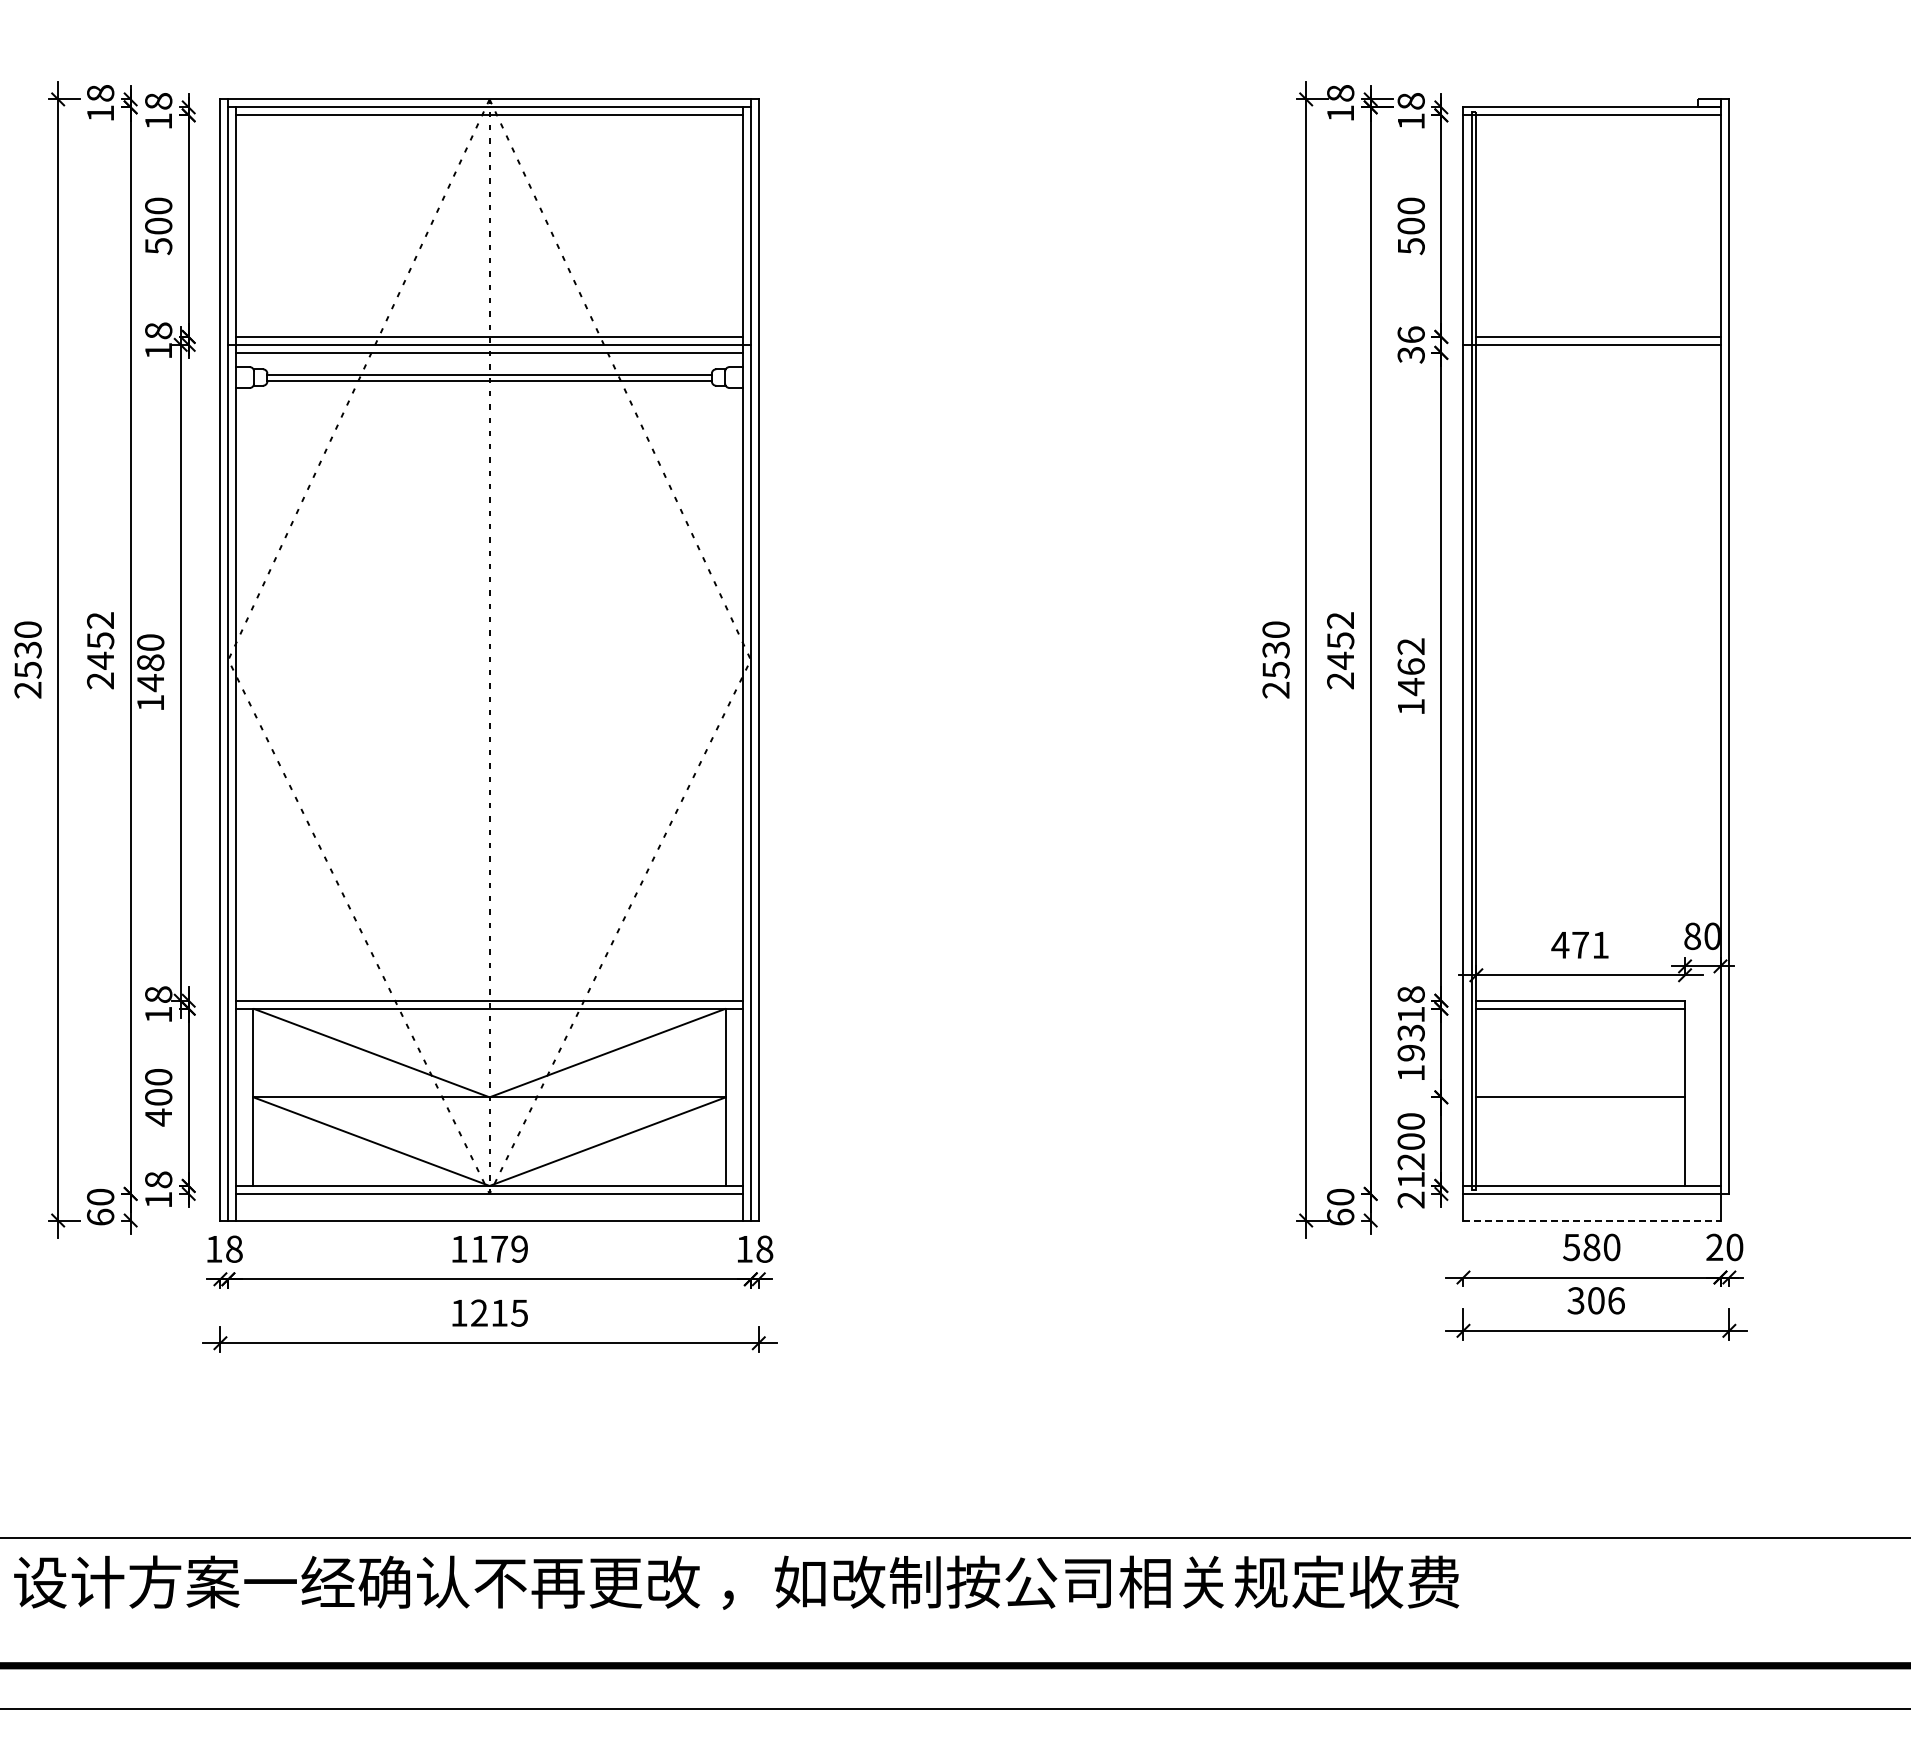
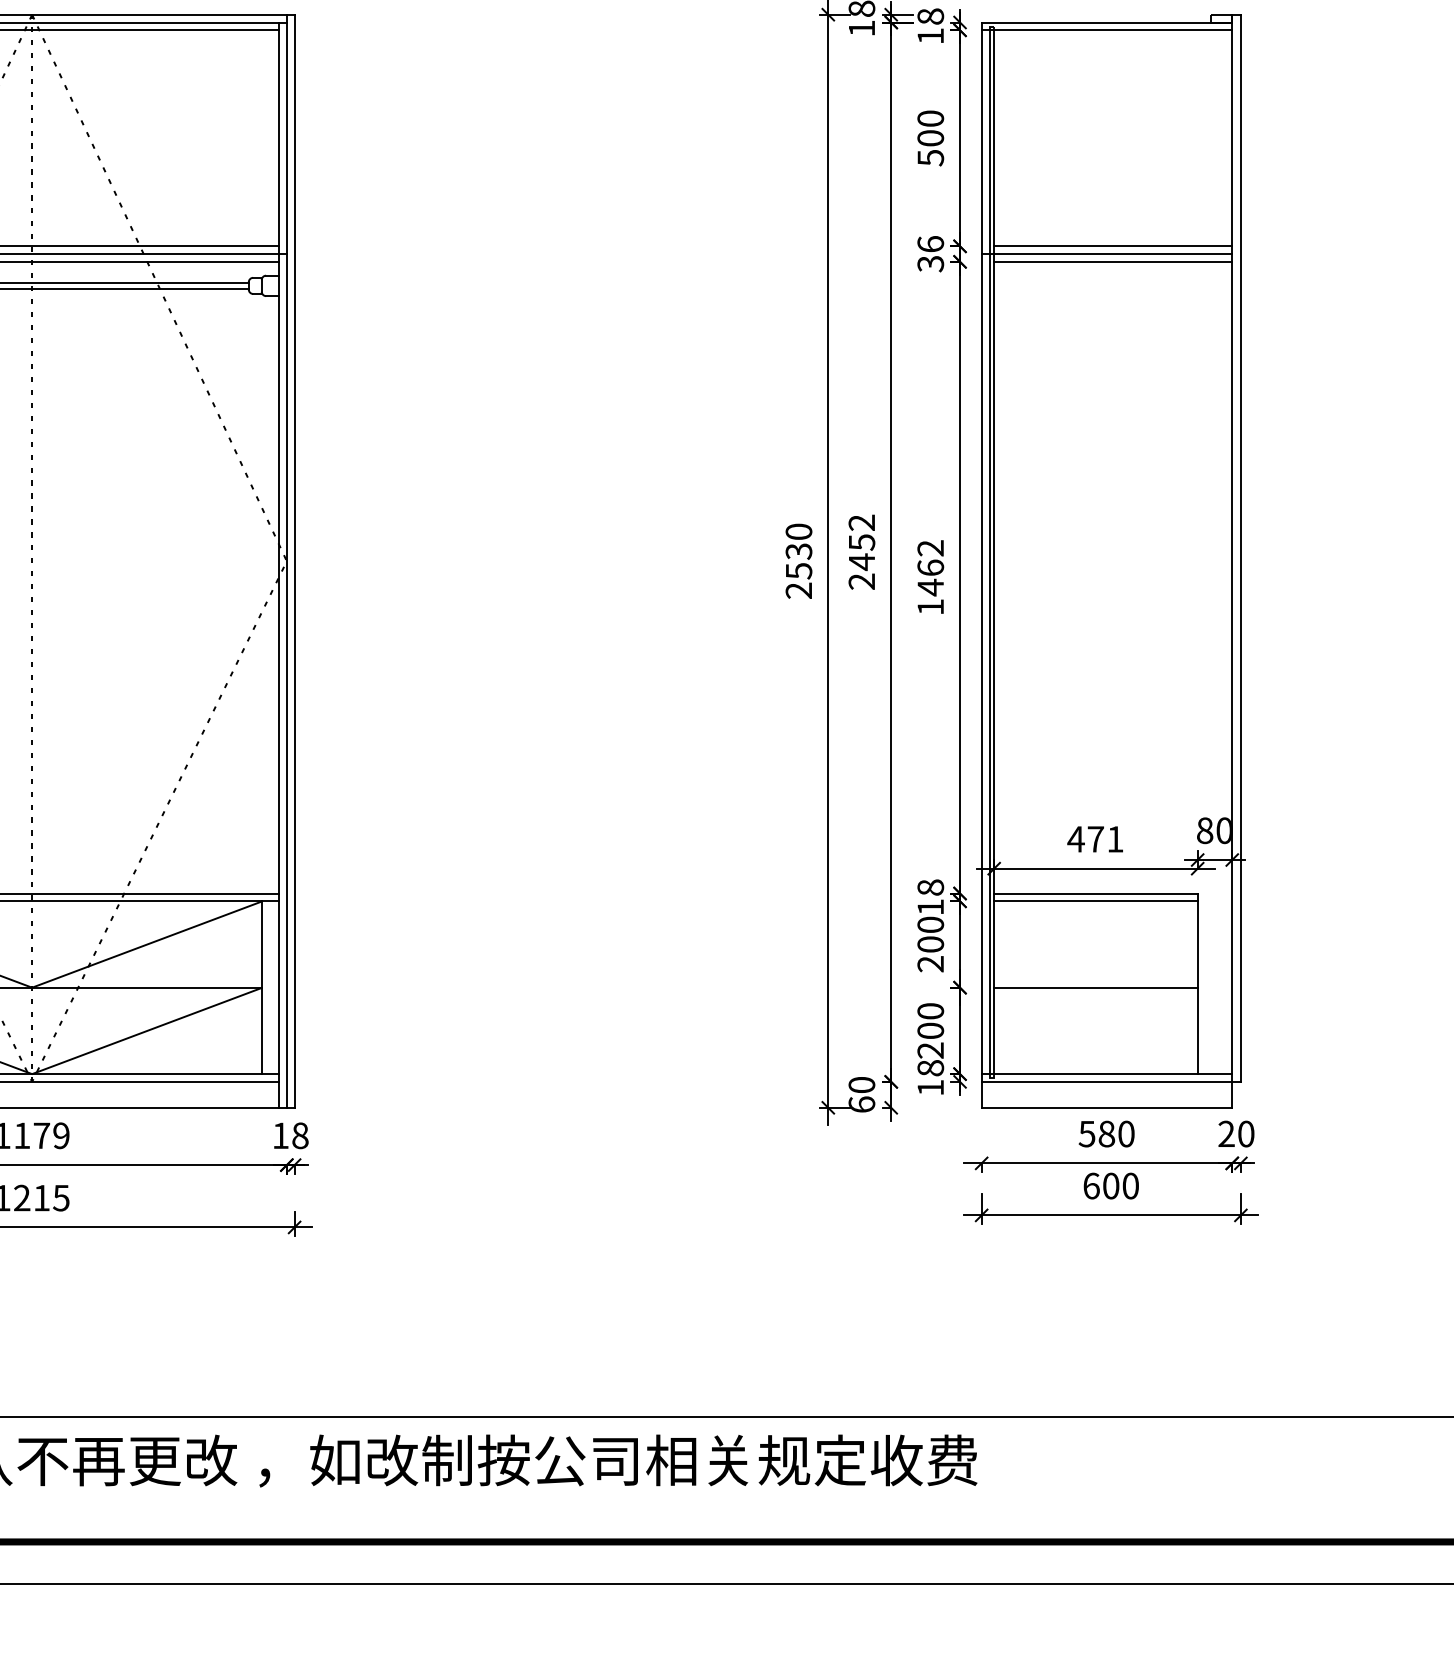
line: (1598, 352) -> (1113, 261), added
text: (1410, 1052) -> (930, 943), 193 -> 200
text: (1410, 1189) -> (930, 1077), 21 -> 18
line: (1591, 1220) -> (1106, 1107), dashed -> solid
text: (1595, 1300) -> (1110, 1185), 306 -> 600

